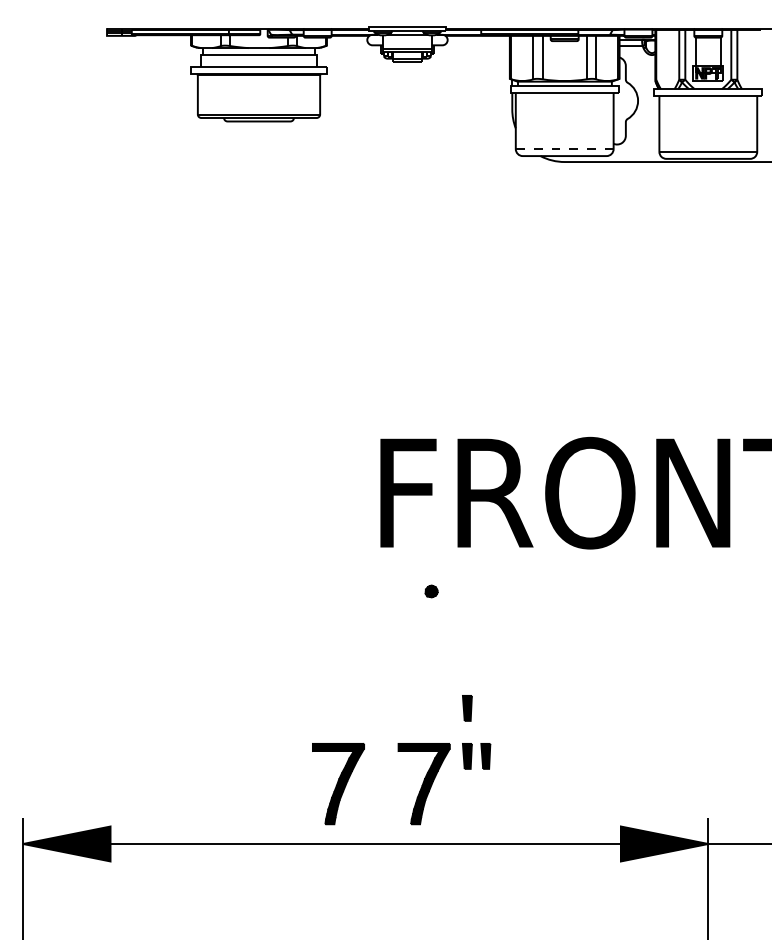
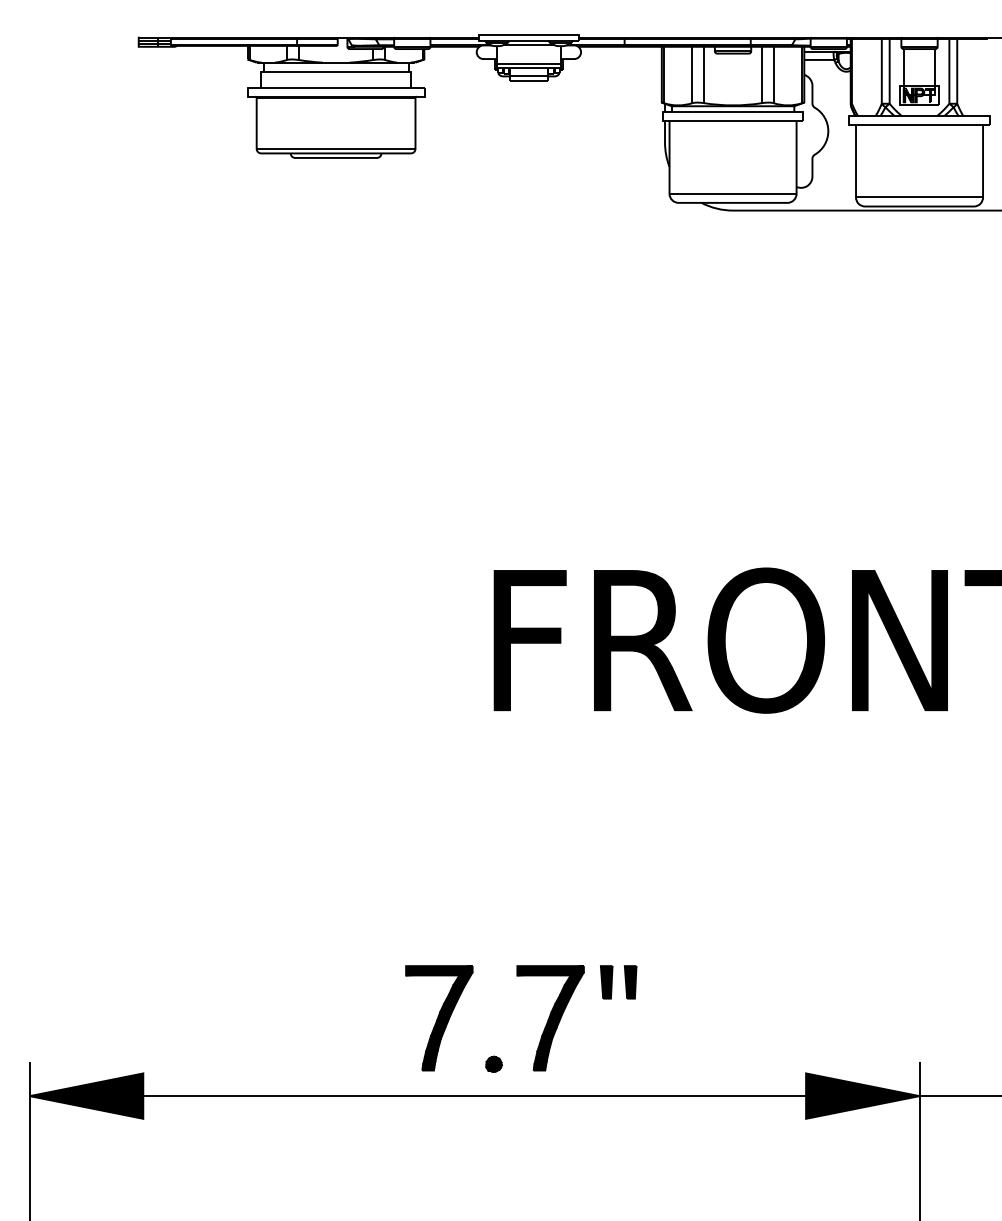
line: (564, 149) -> (732, 194), dashed -> solid
part: (431, 591) -> (493, 1064), moved
part: (467, 708) -> (606, 920), removed

